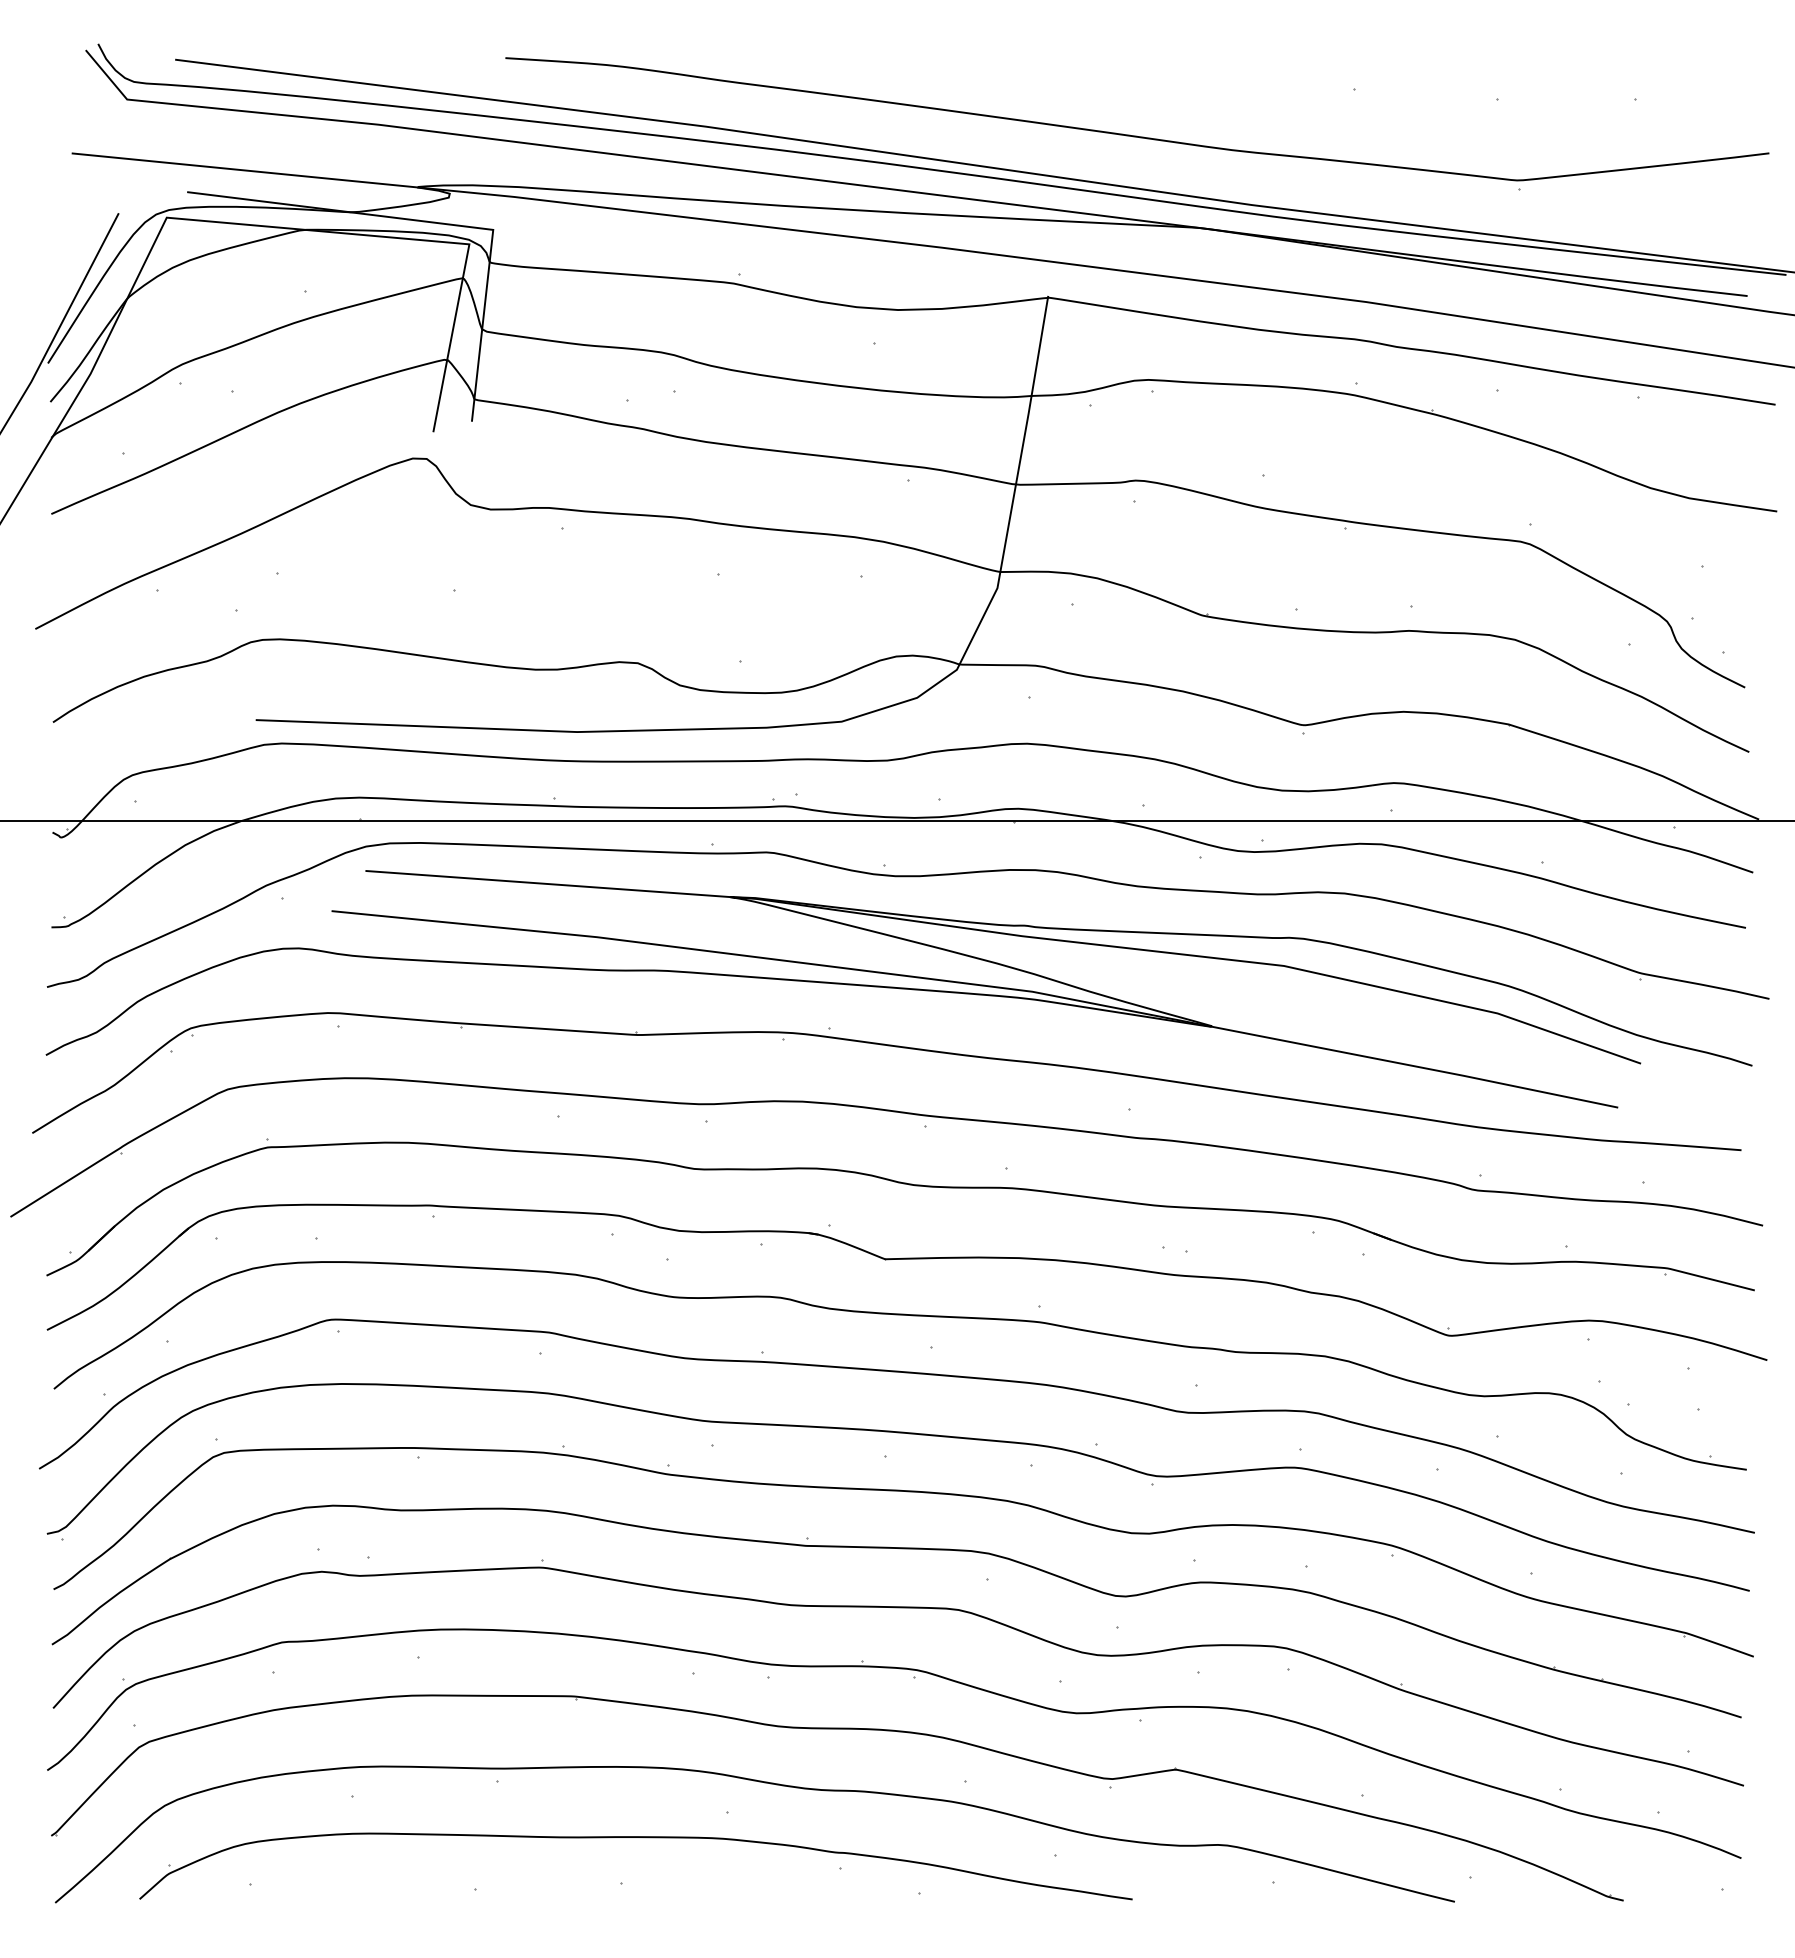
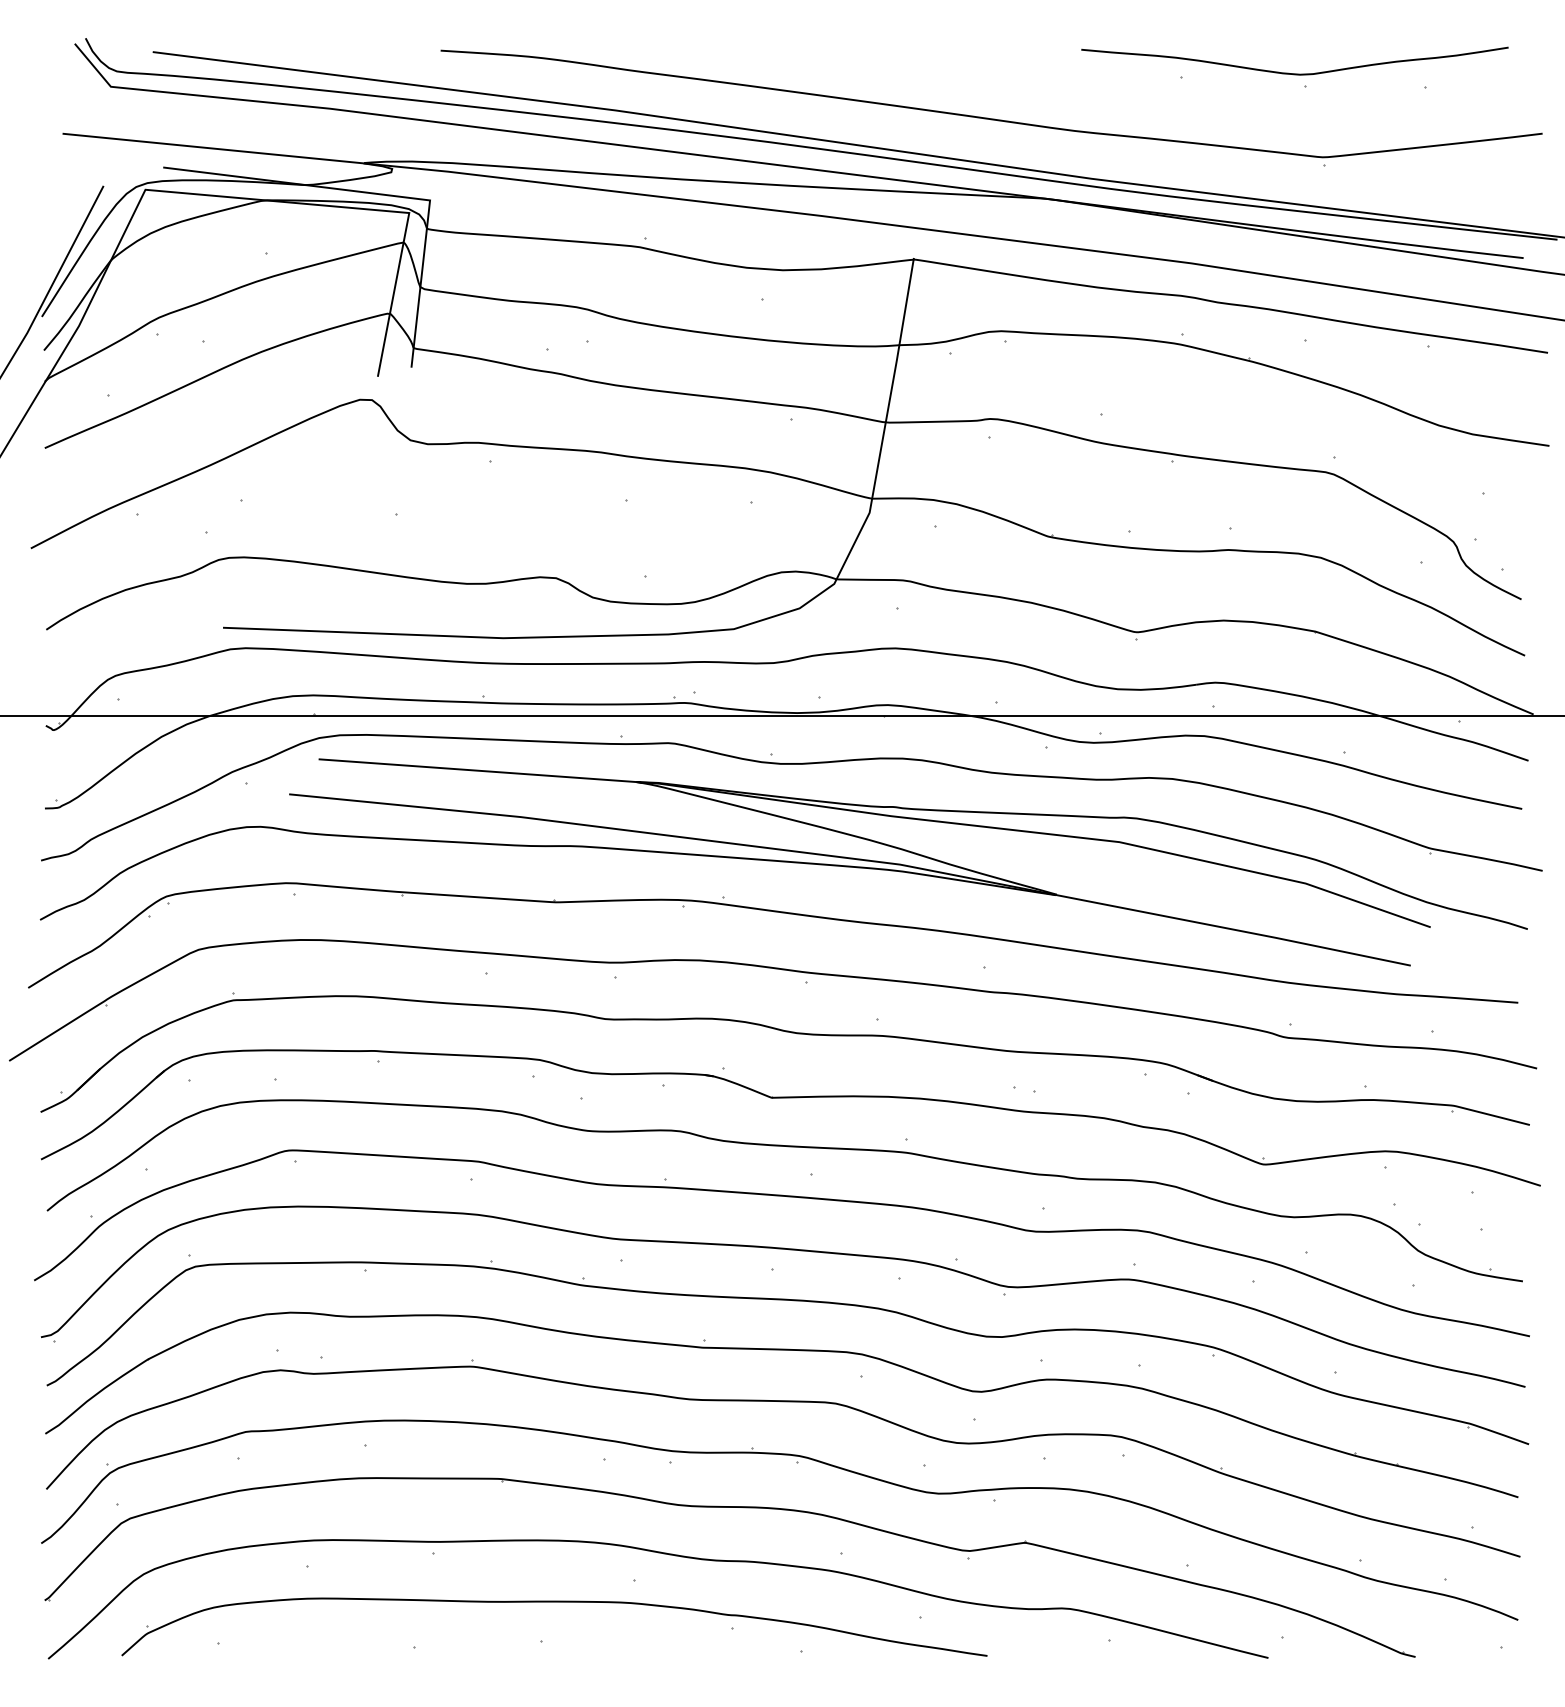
curve: (1485, 84) -> (1295, 73), added

